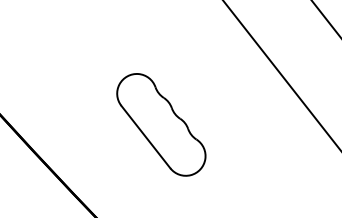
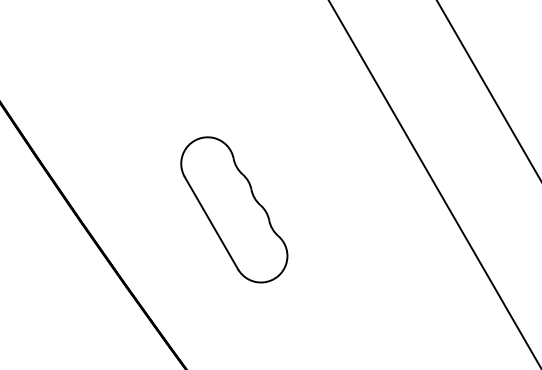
part: (161, 124) -> (234, 209), moved

